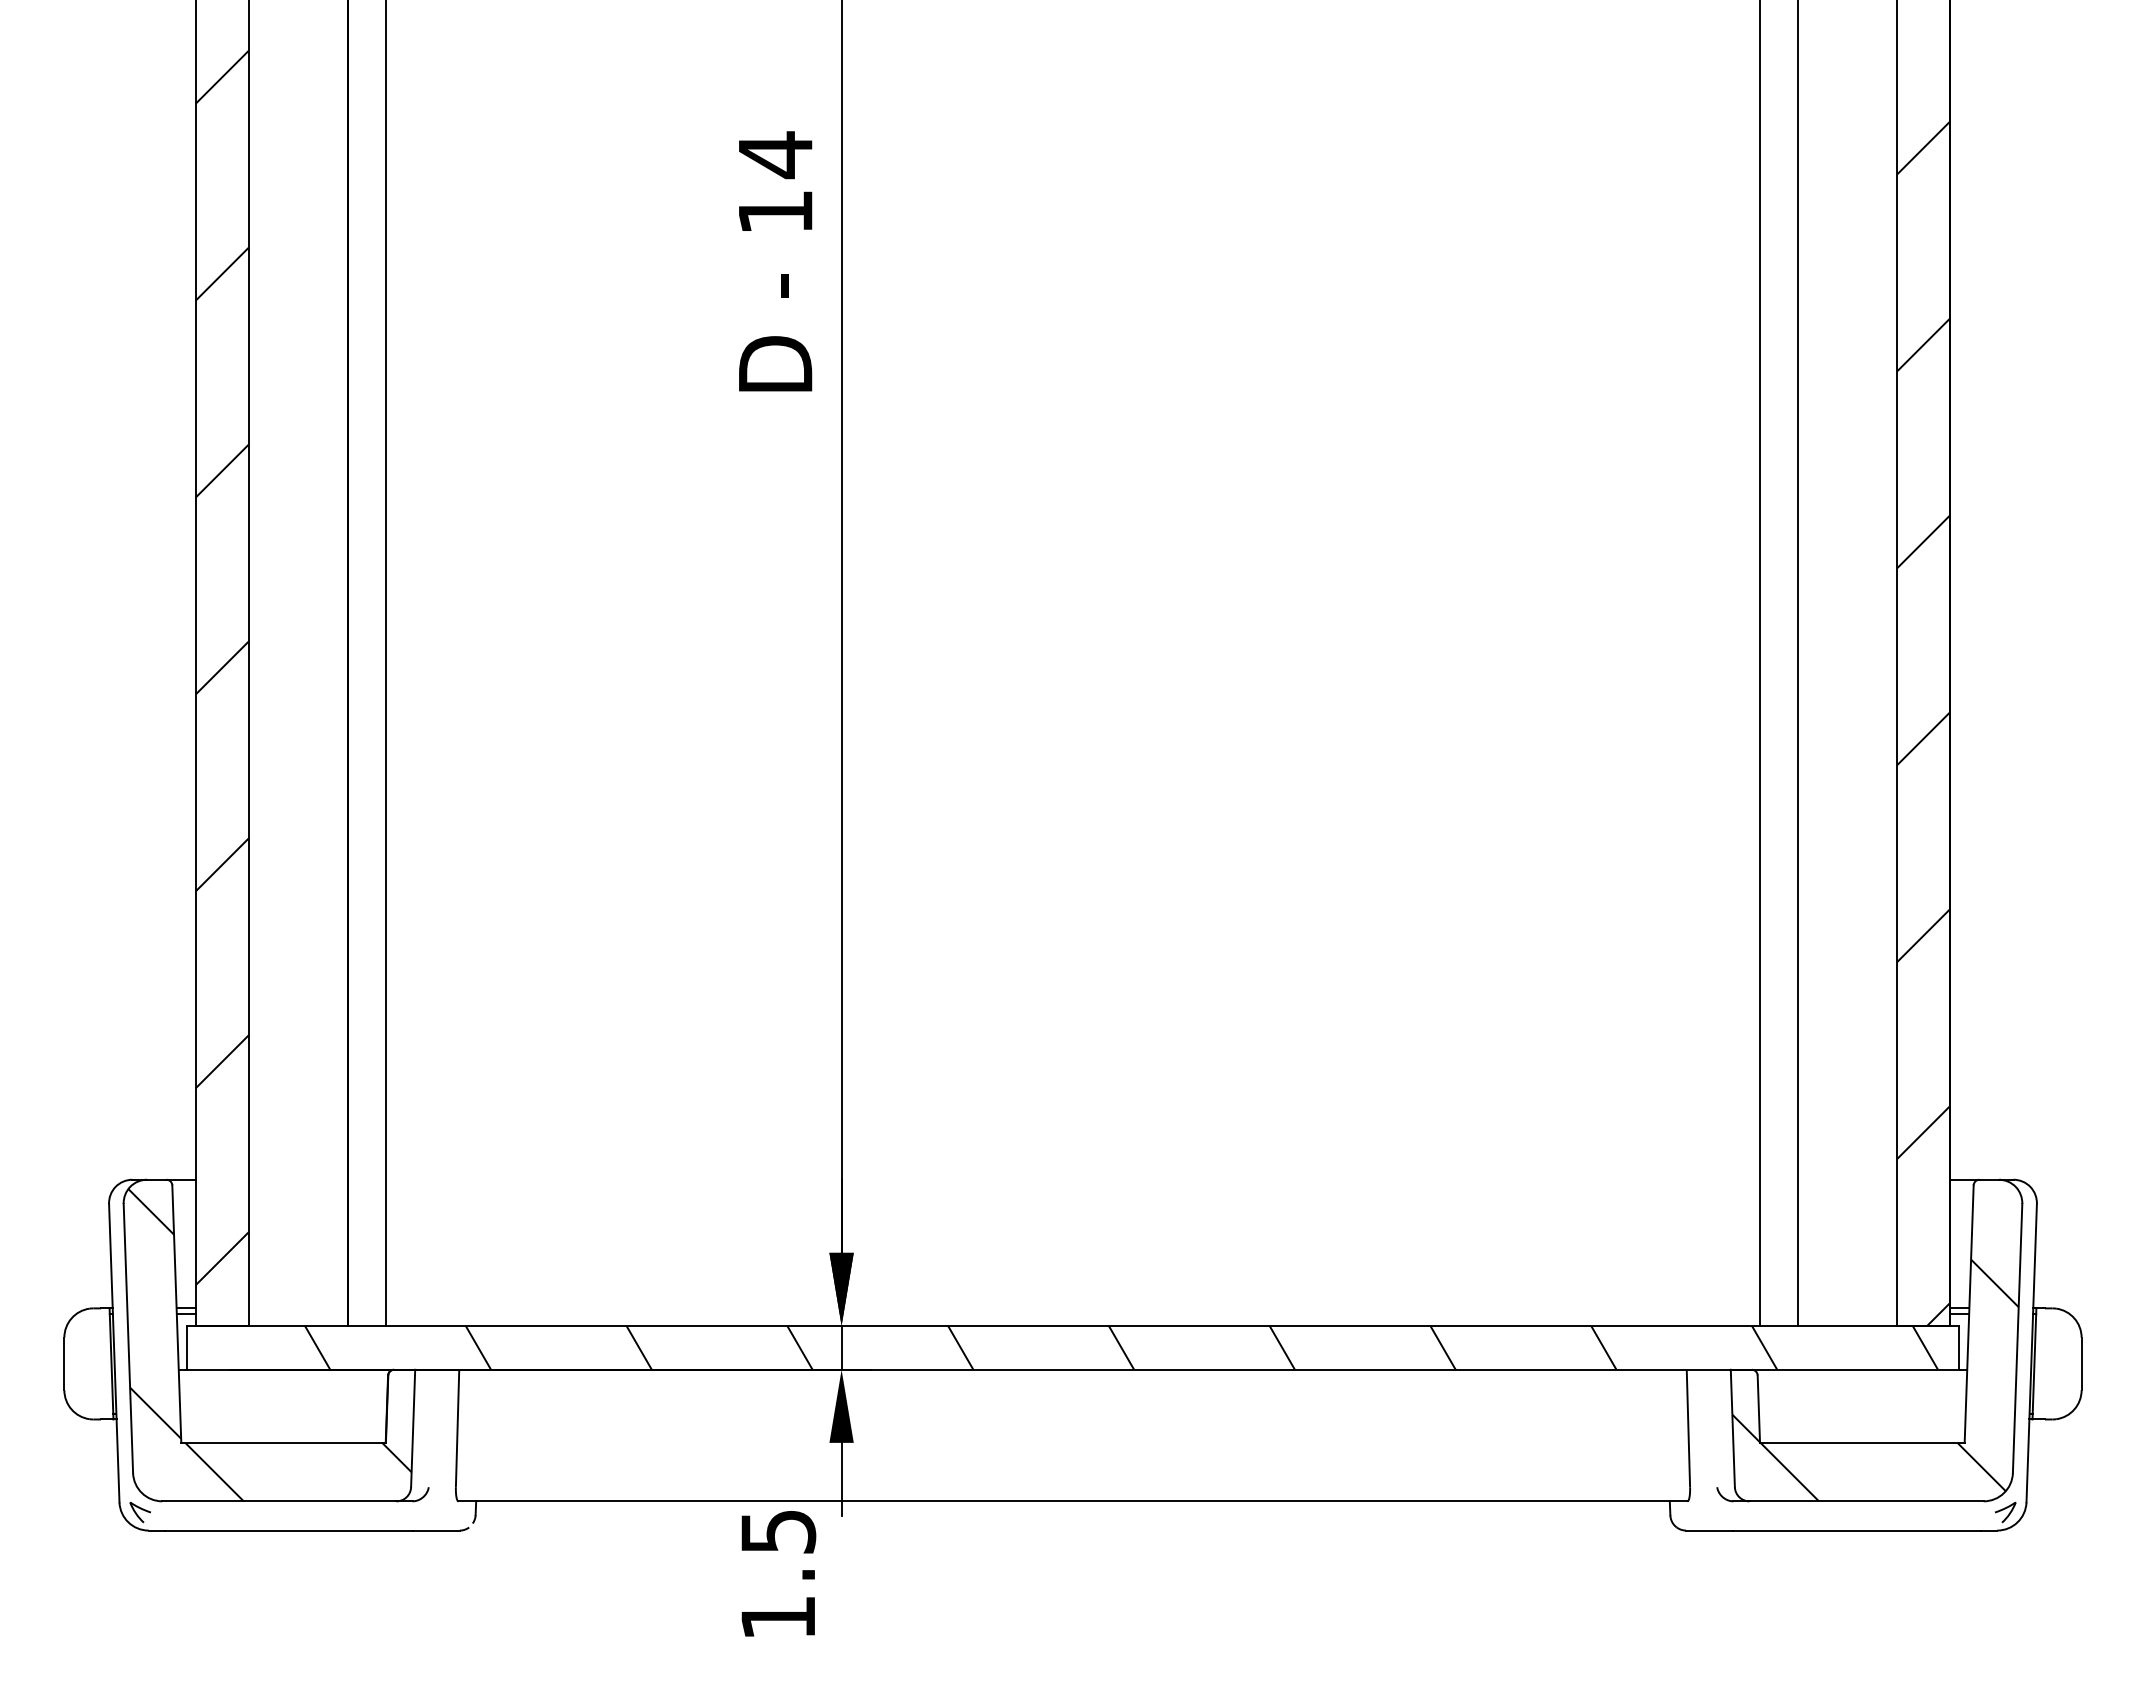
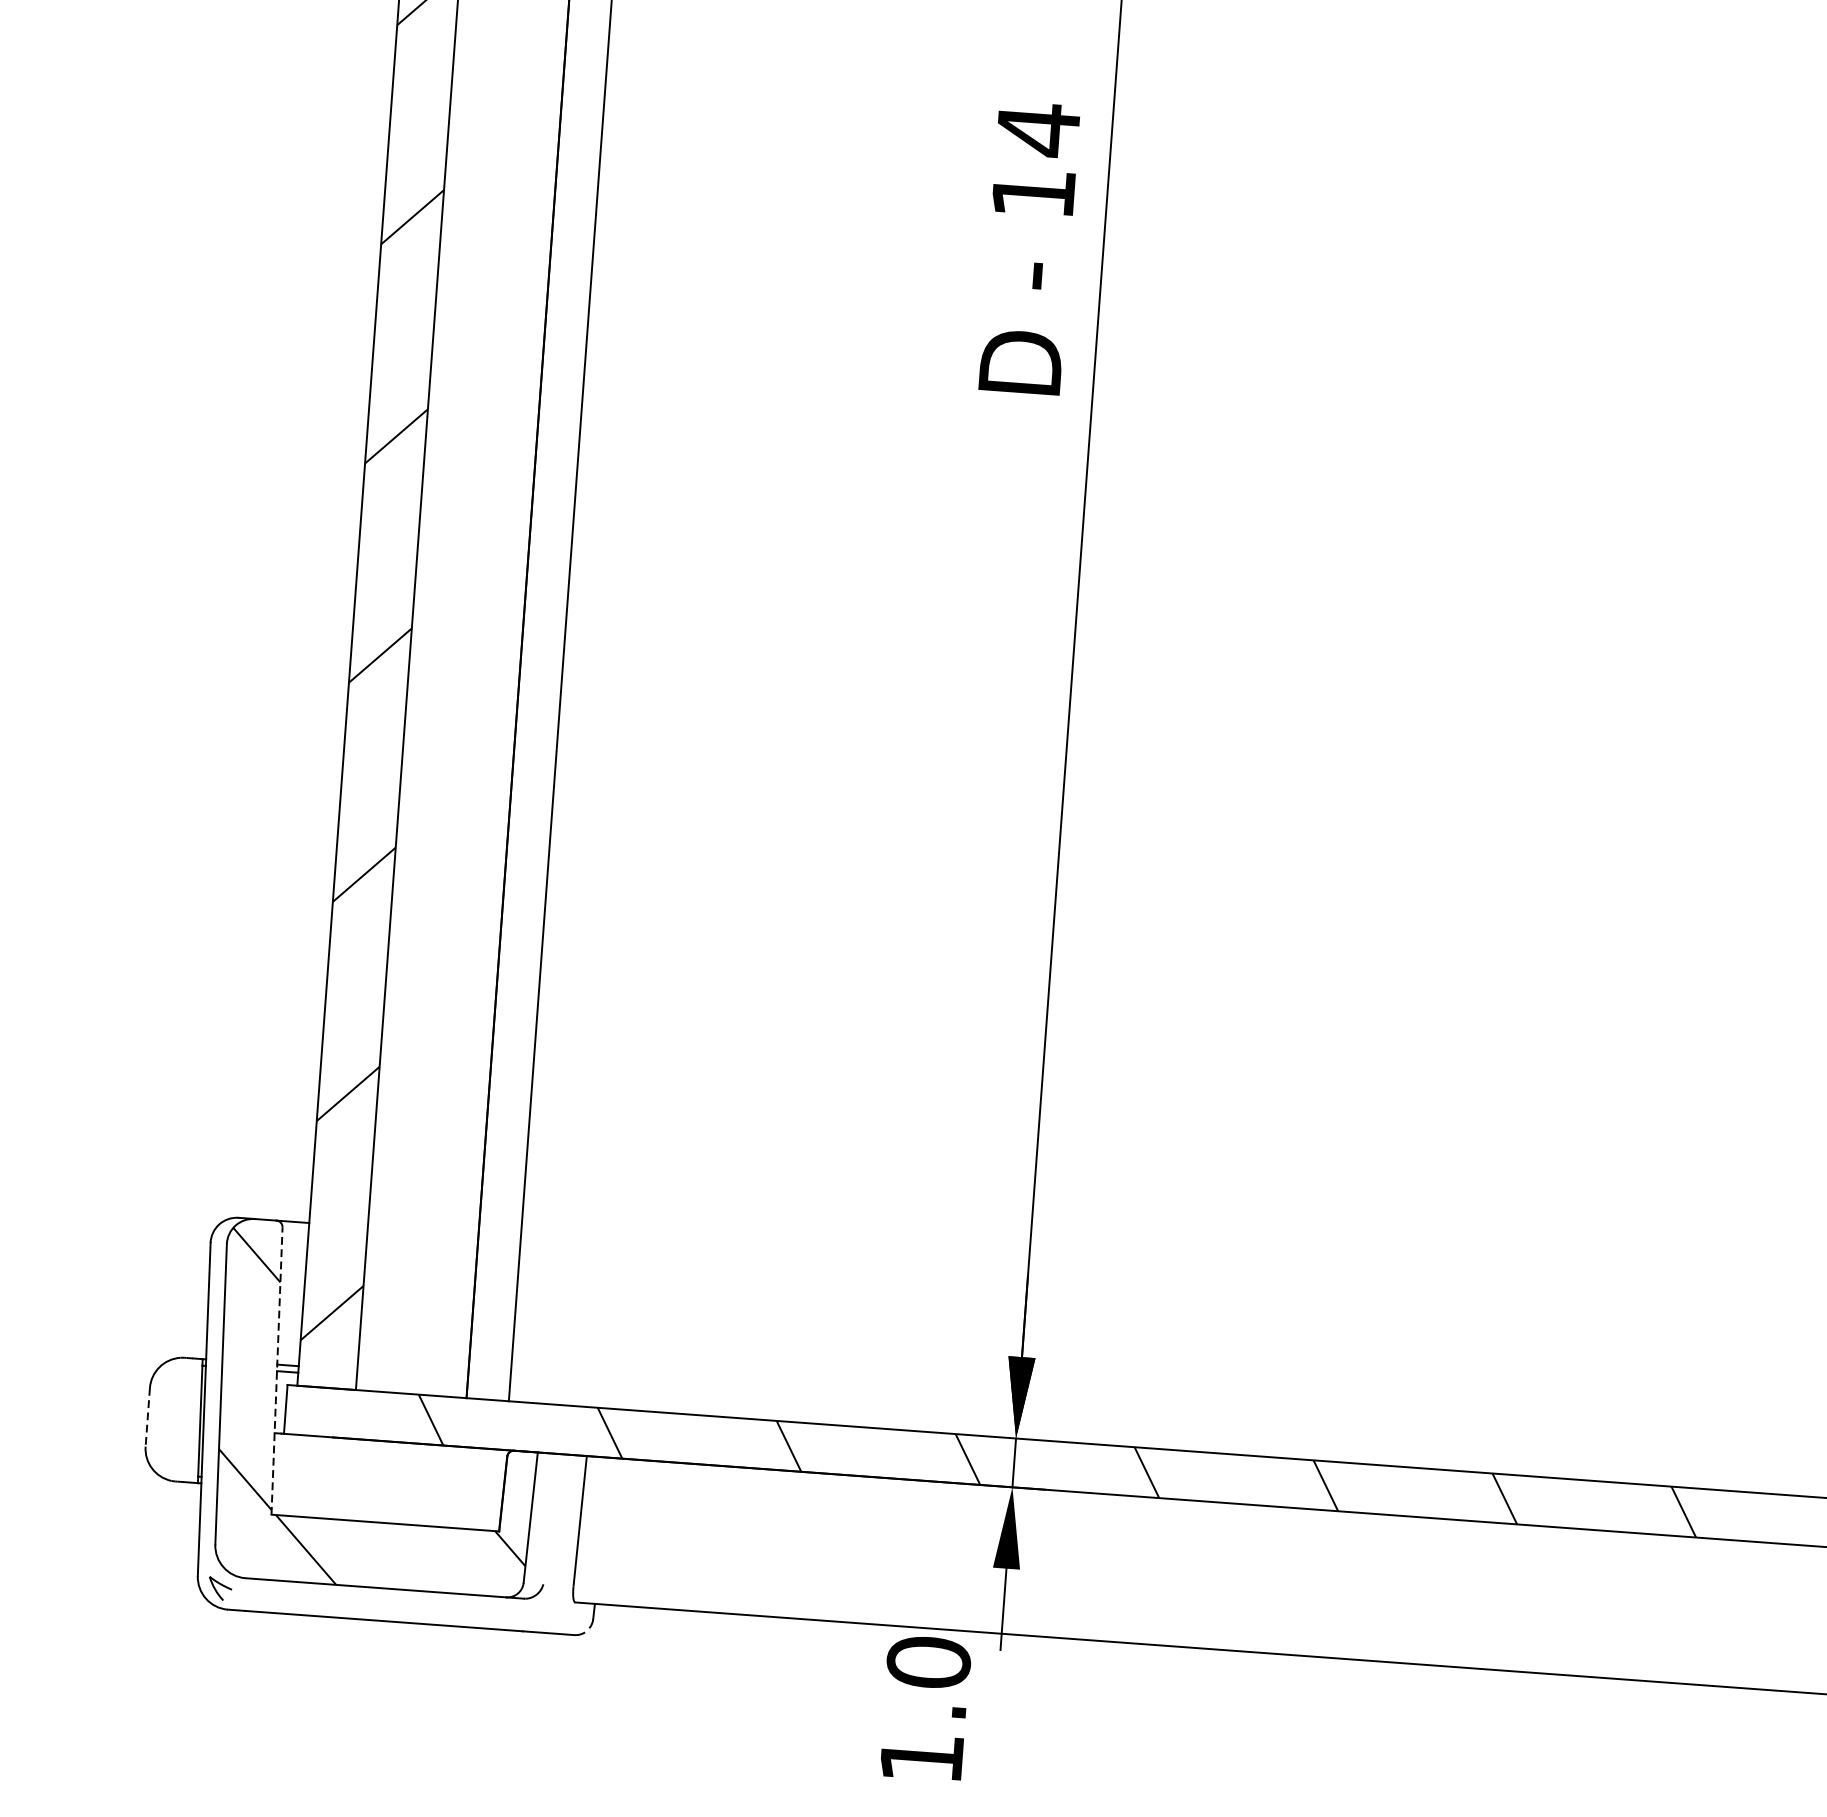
line: (176, 1314) -> (276, 1371), solid -> dashed
line: (64, 1364) -> (147, 1417), solid -> dashed
text: (778, 1531) -> (928, 1662), 1.5 -> 1.0

